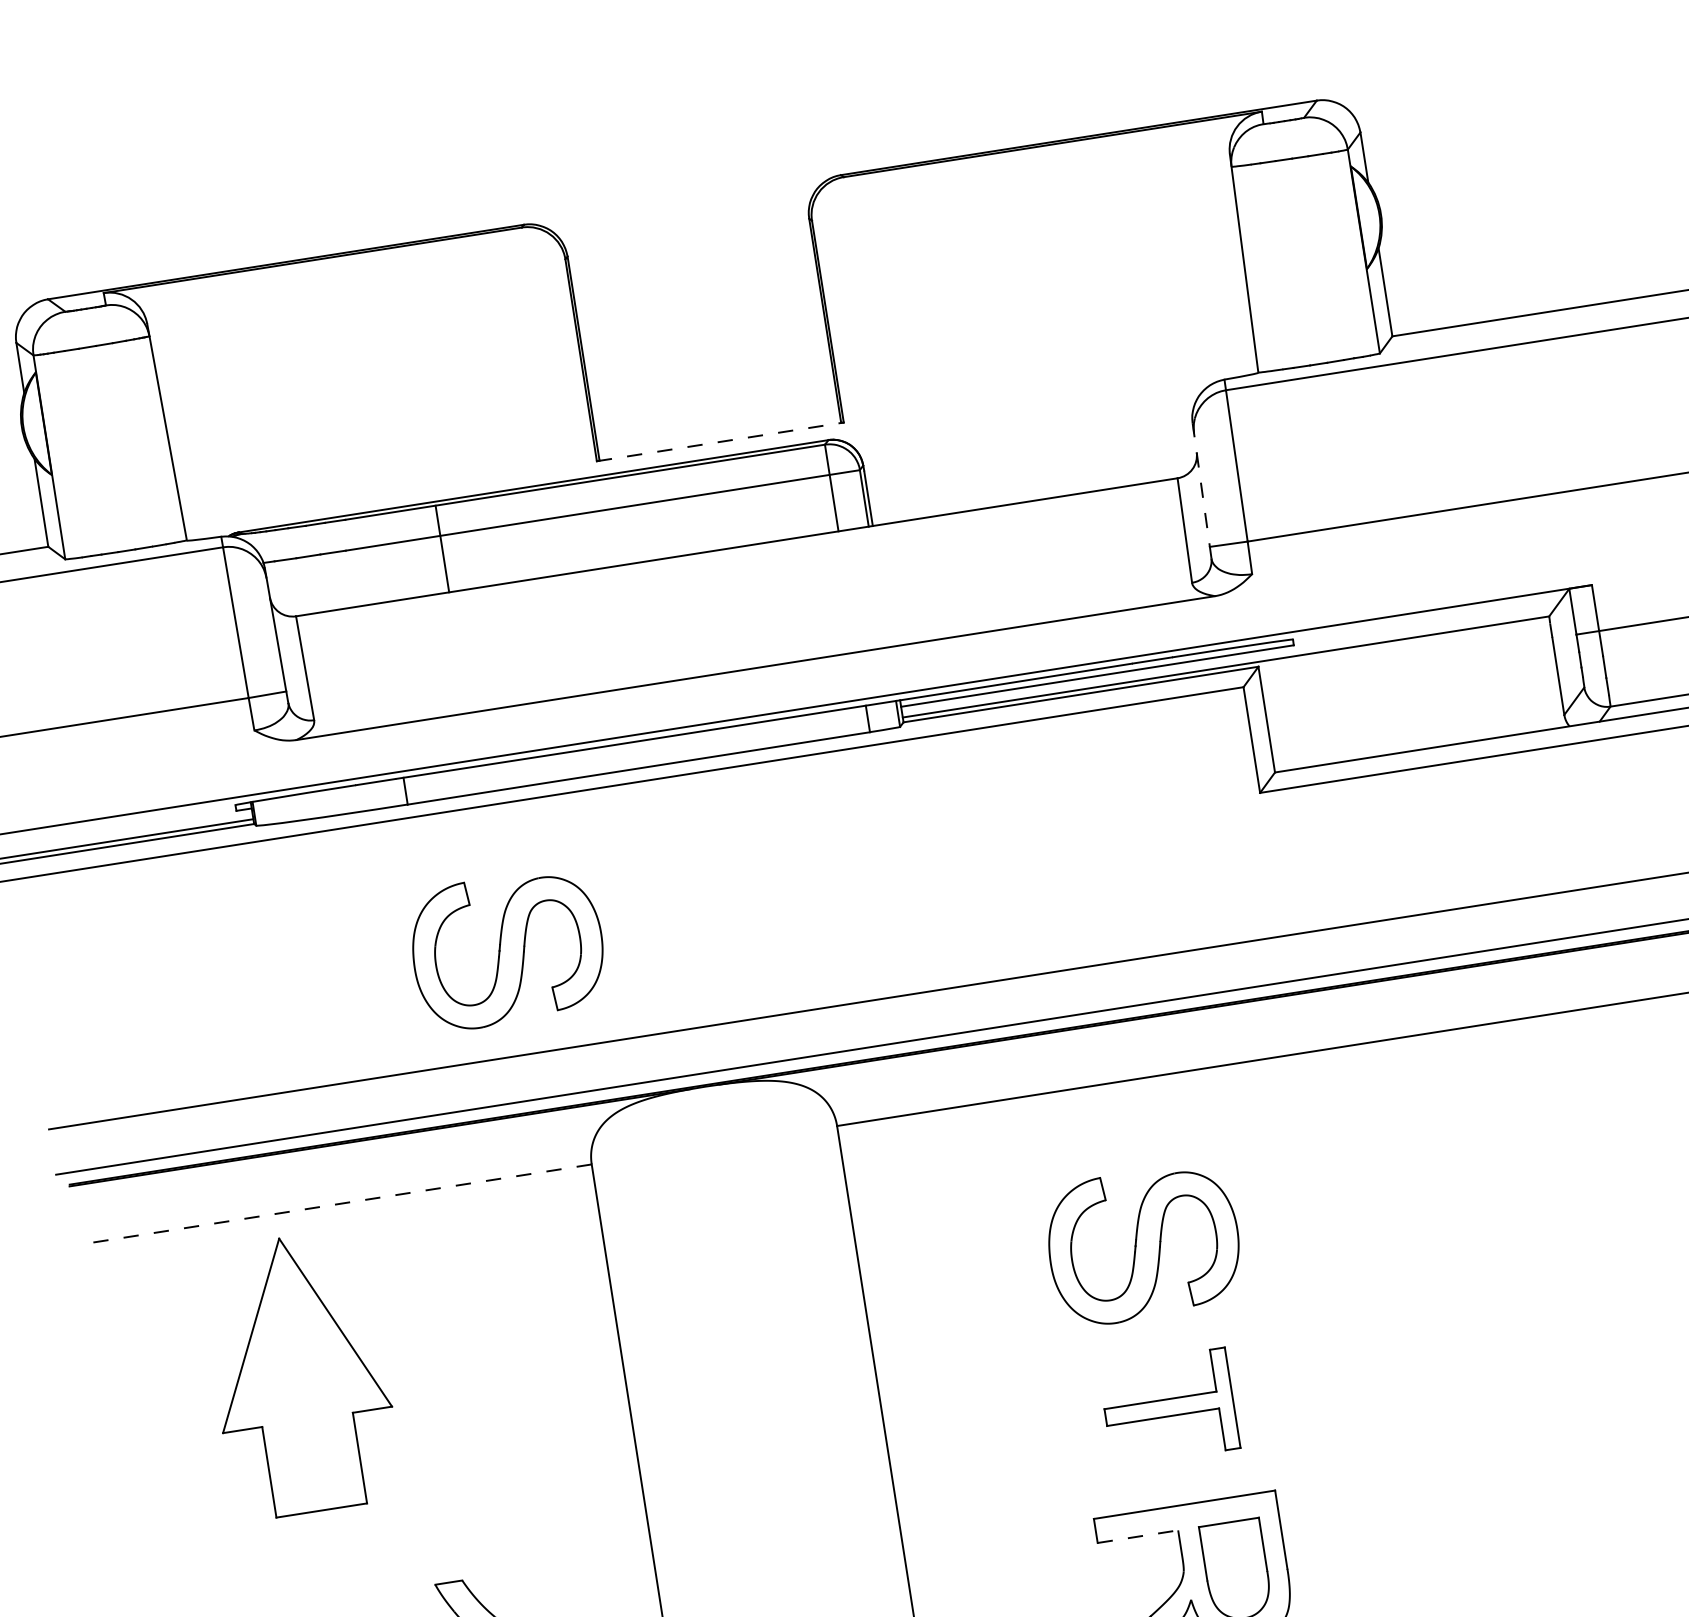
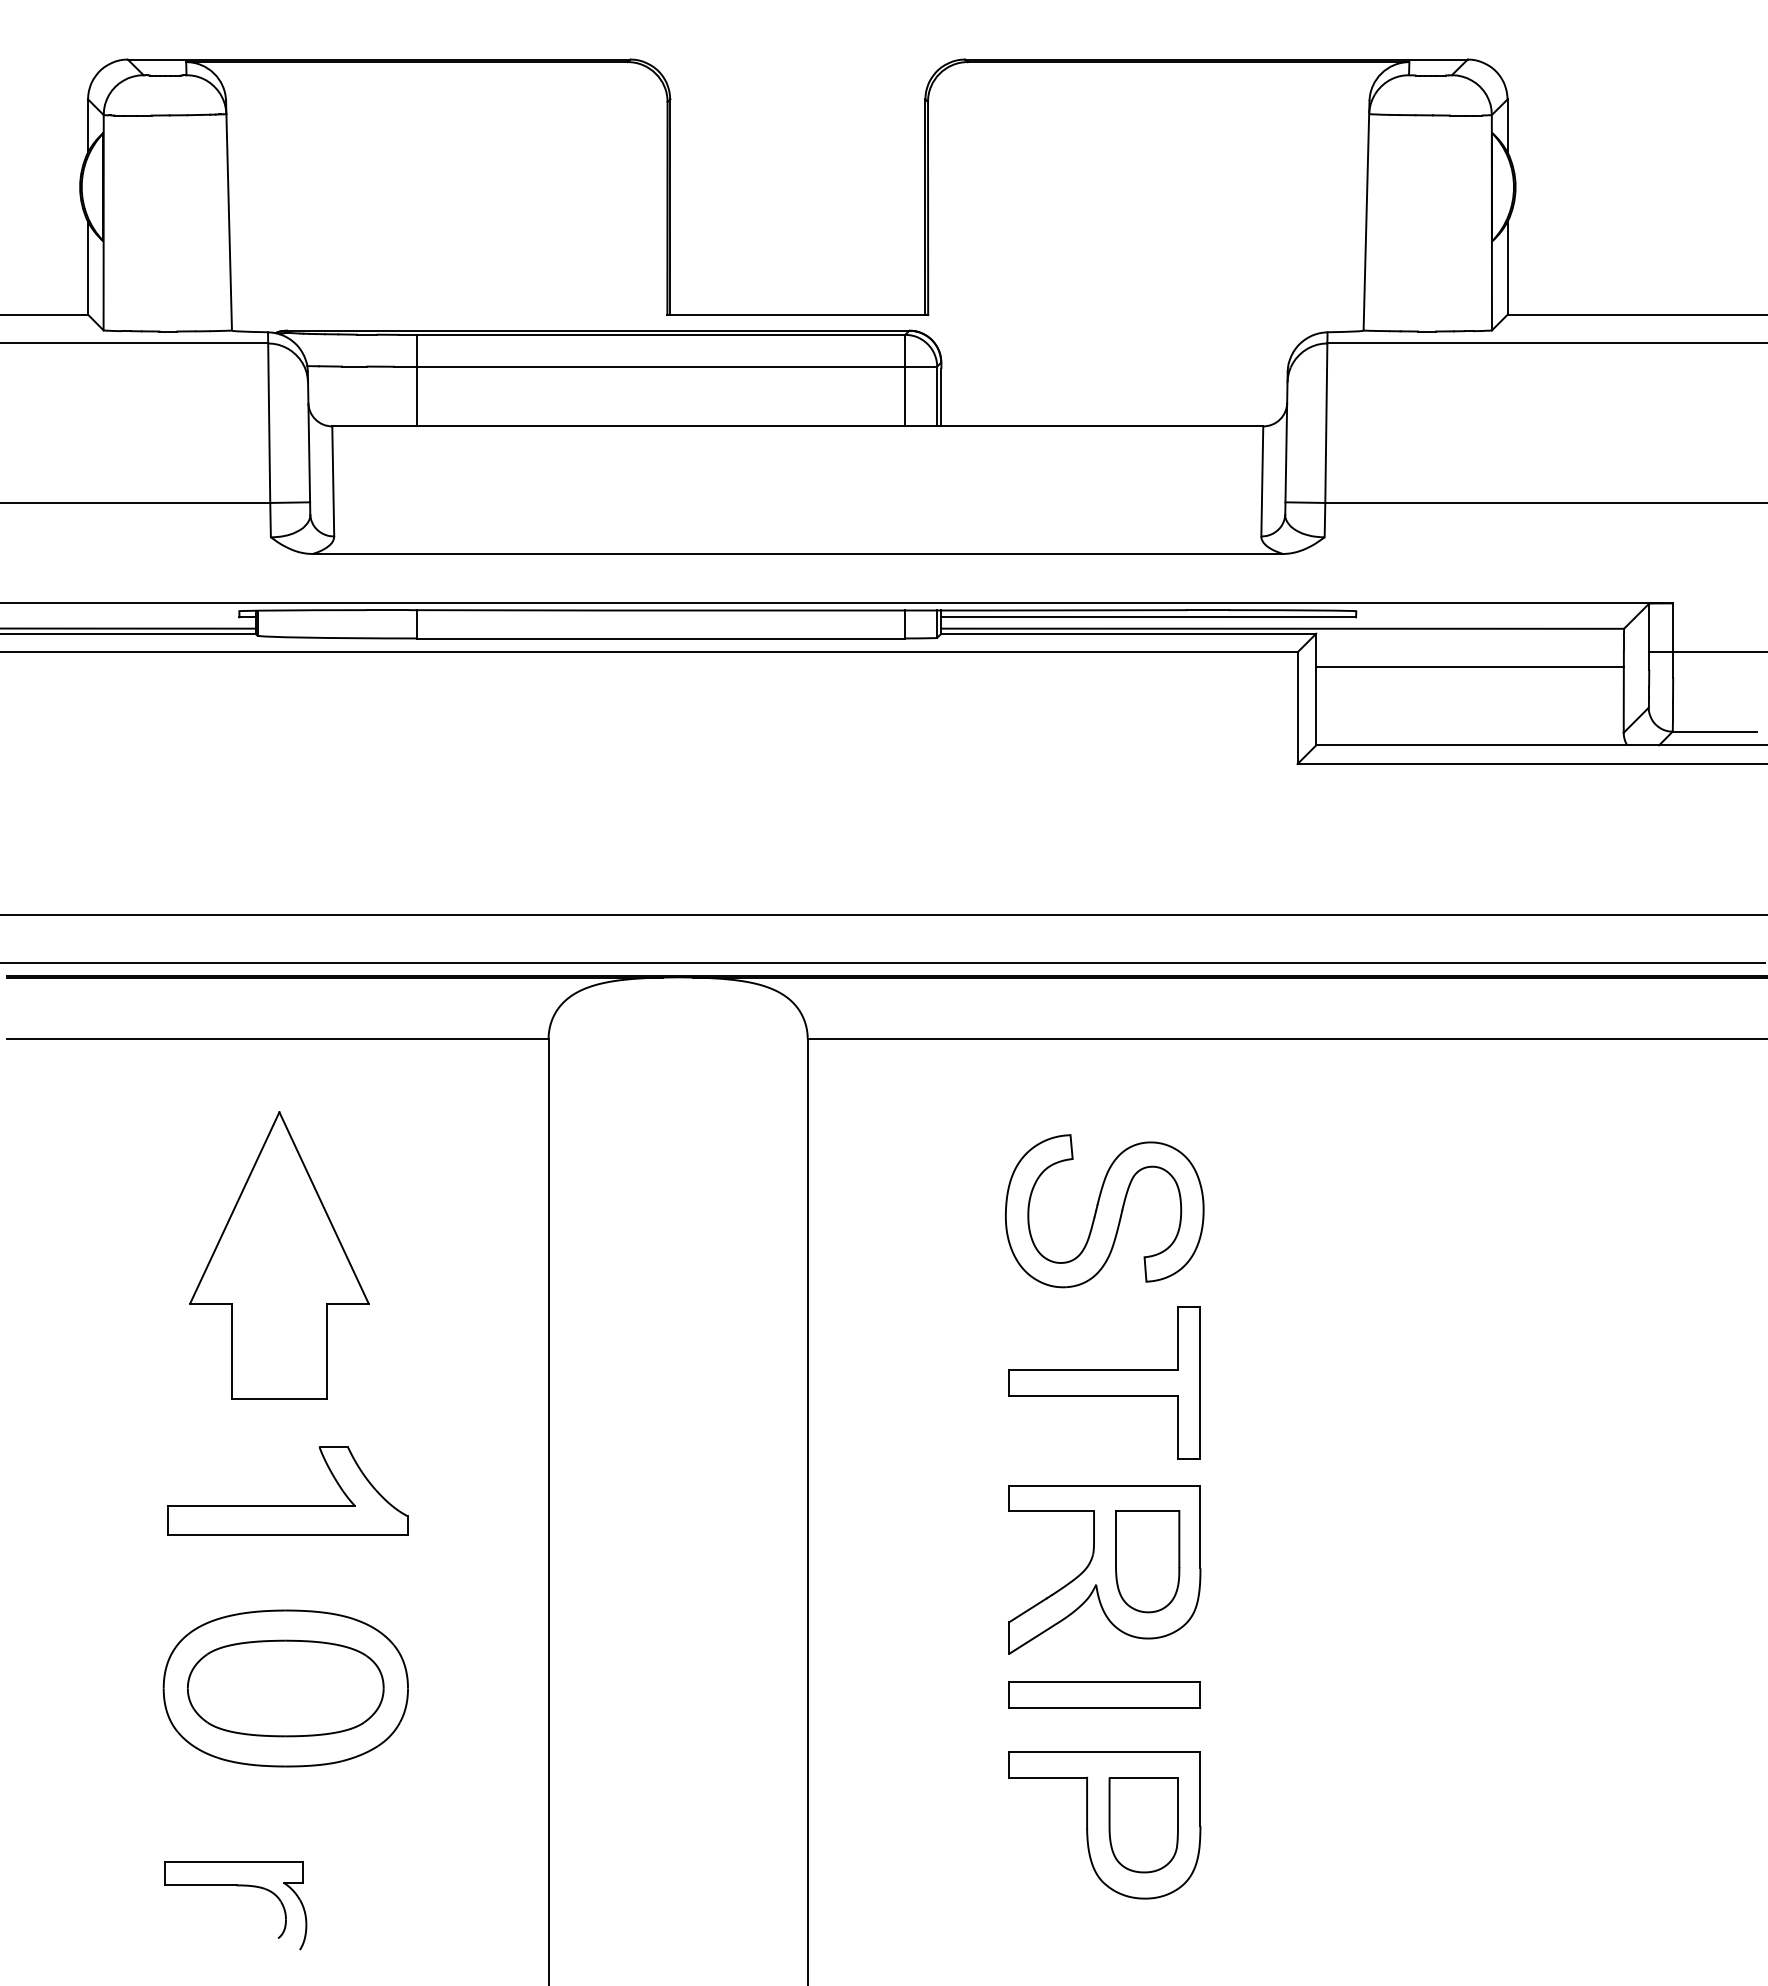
line: (721, 442) -> (798, 315), dashed -> solid
line: (1201, 490) -> (1286, 442), dashed -> solid
line: (441, 548) -> (416, 380), moved
line: (1408, 675) -> (1469, 666), added
part: (507, 949) -> (496, 804), removed
line: (335, 1204) -> (277, 1039), dashed -> solid
part: (300, 1374) -> (279, 1255), moved
part: (1169, 1407) -> (1104, 1382), size x1.43
line: (1137, 1537) -> (1051, 1511), dashed -> solid

